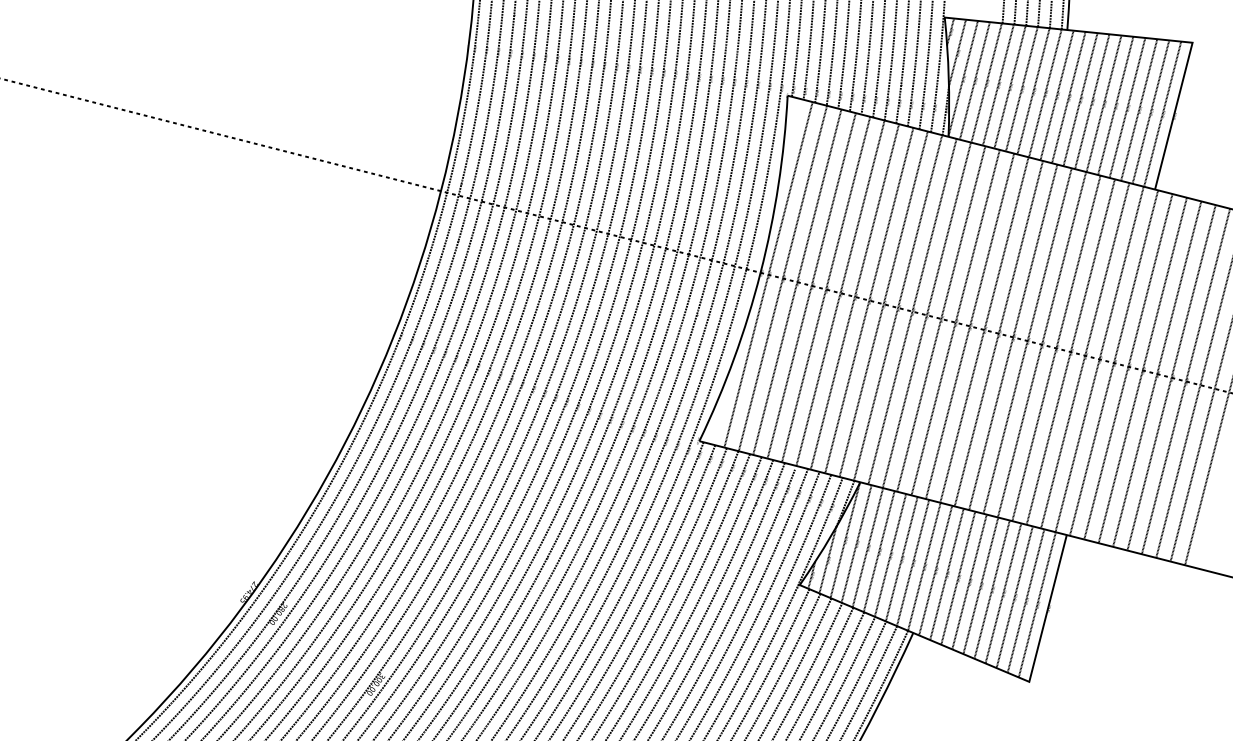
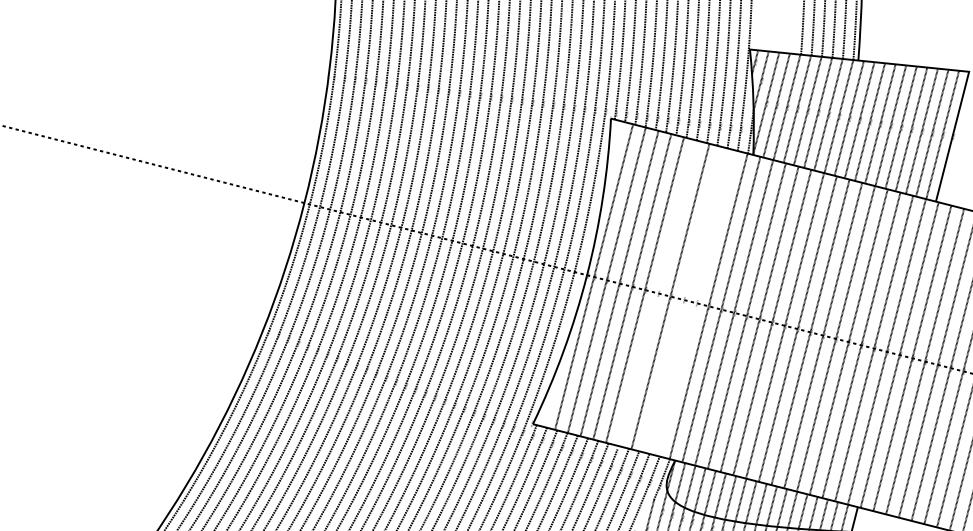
line: (840, 292) -> (657, 292), removed
line: (869, 300) -> (683, 299), removed
line: (883, 304) -> (695, 303), removed

